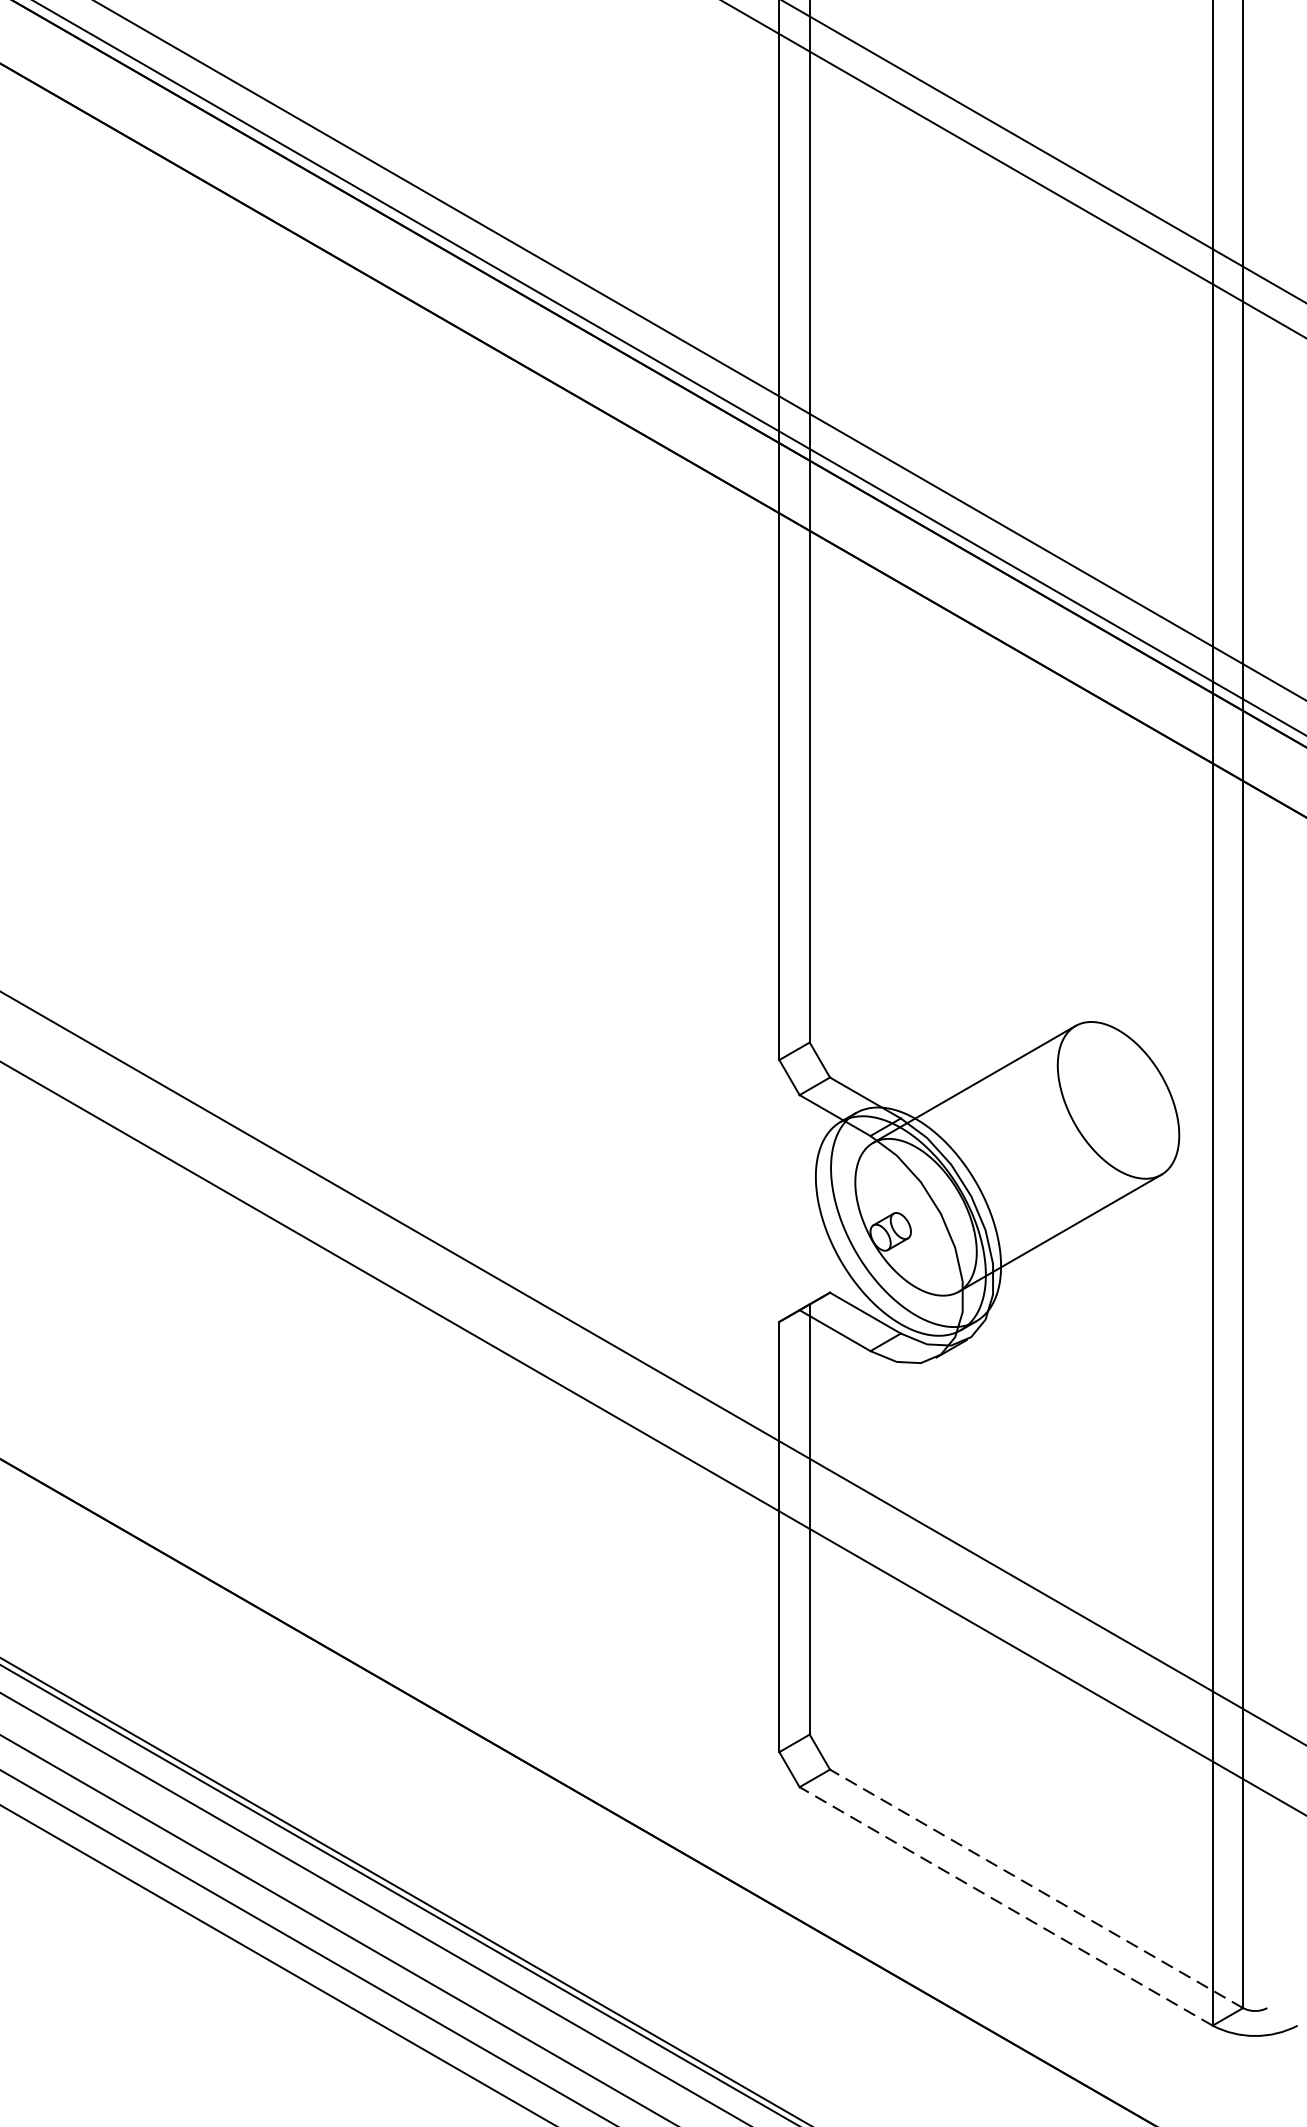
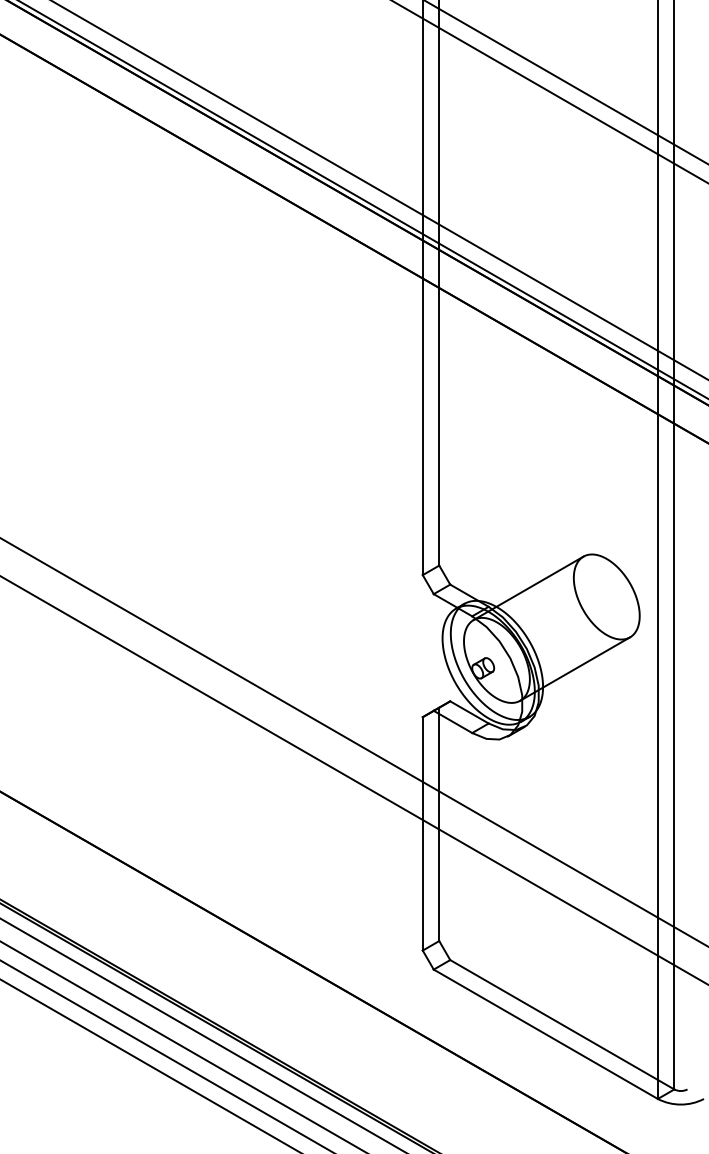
line: (1035, 1888) -> (561, 1024), dashed -> solid
line: (1005, 1906) -> (545, 1034), dashed -> solid

